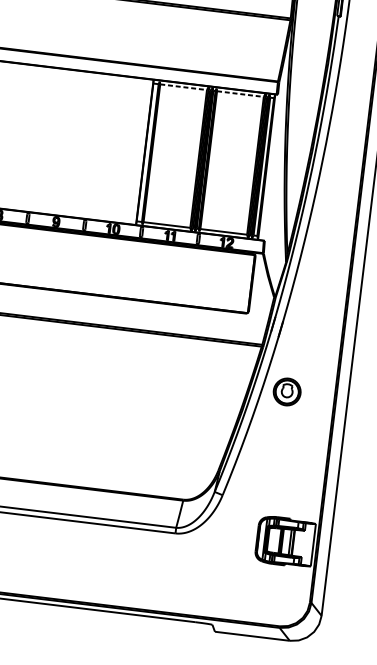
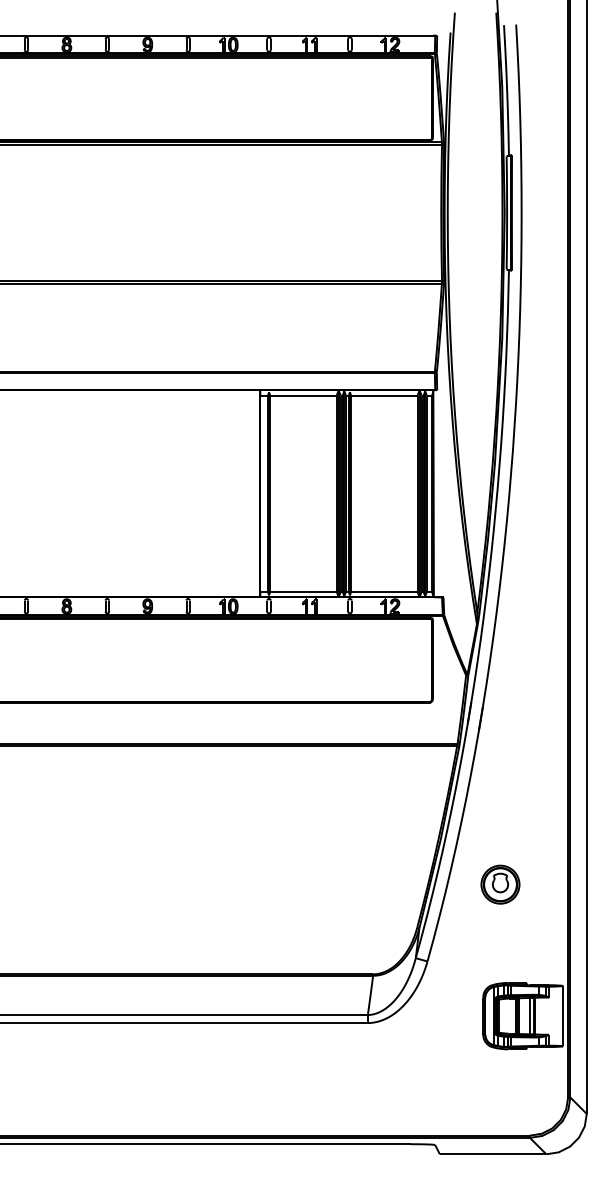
line: (183, 87) -> (303, 395), dashed -> solid
line: (240, 93) -> (384, 395), dashed -> solid
part: (287, 391) -> (500, 884), moved

